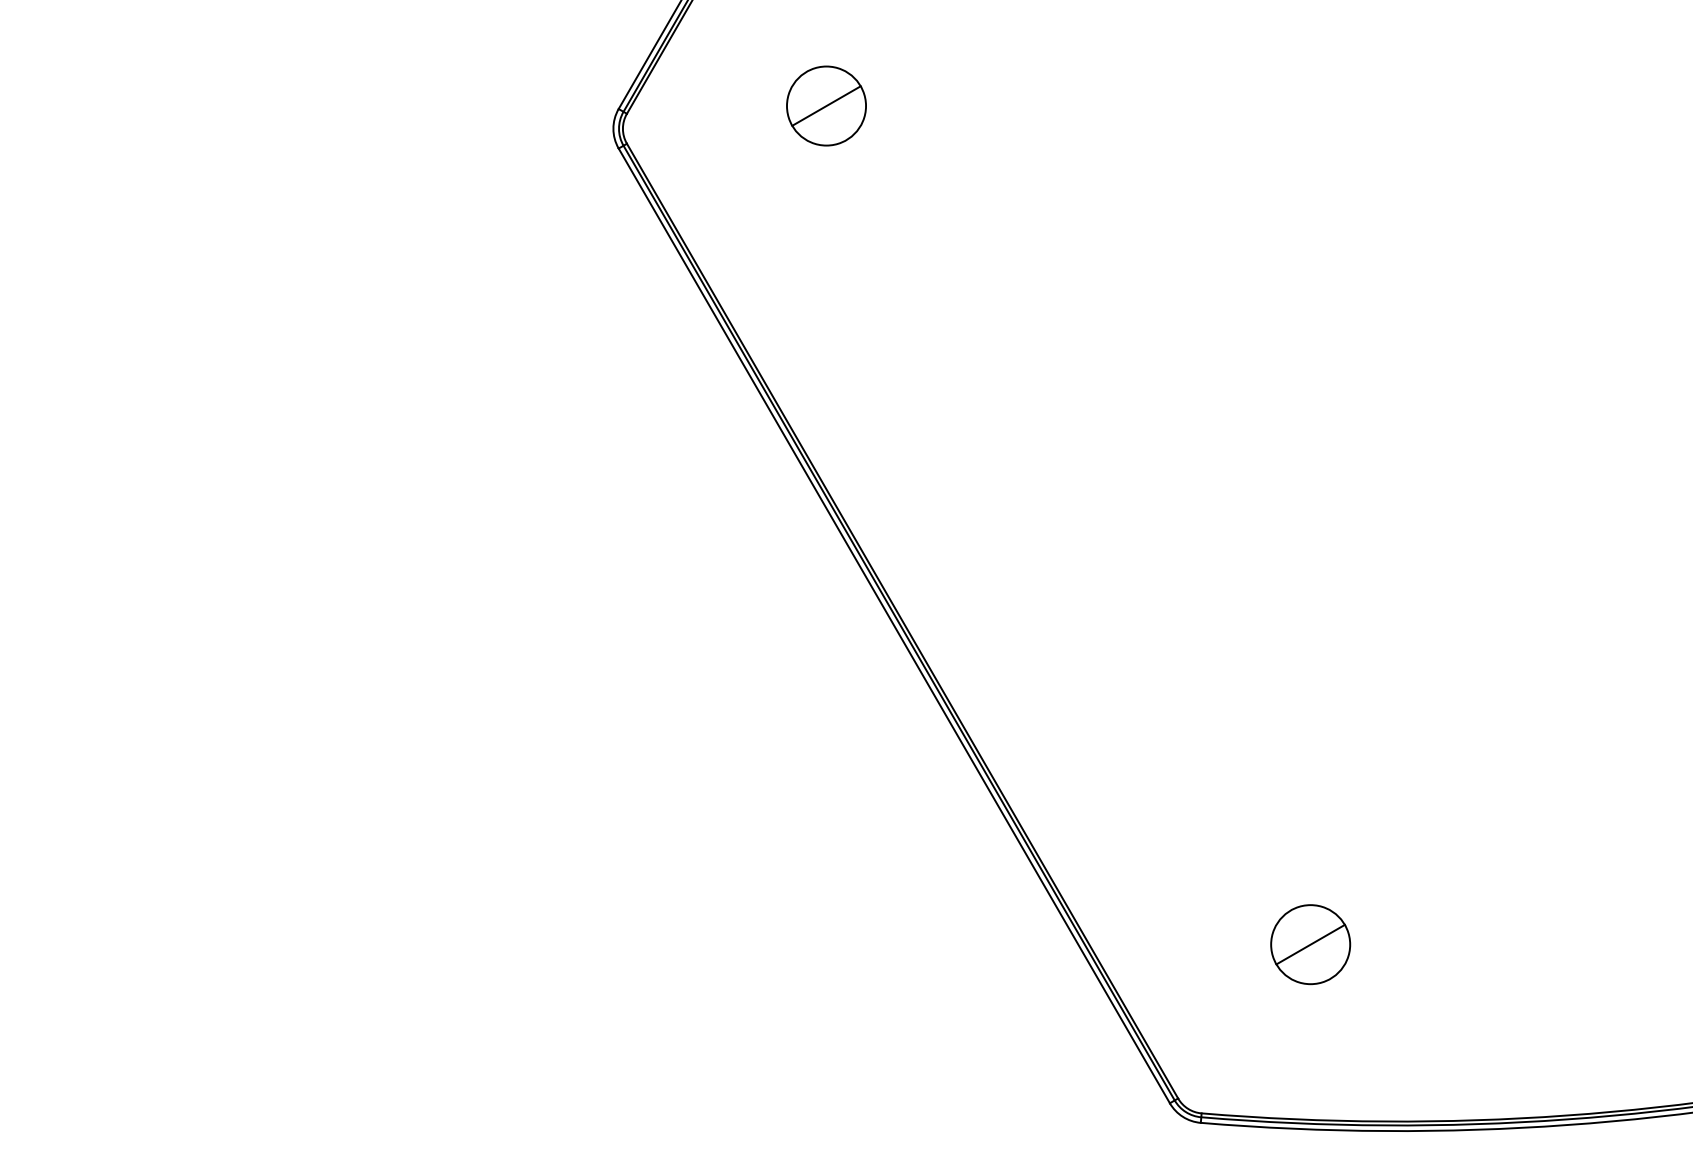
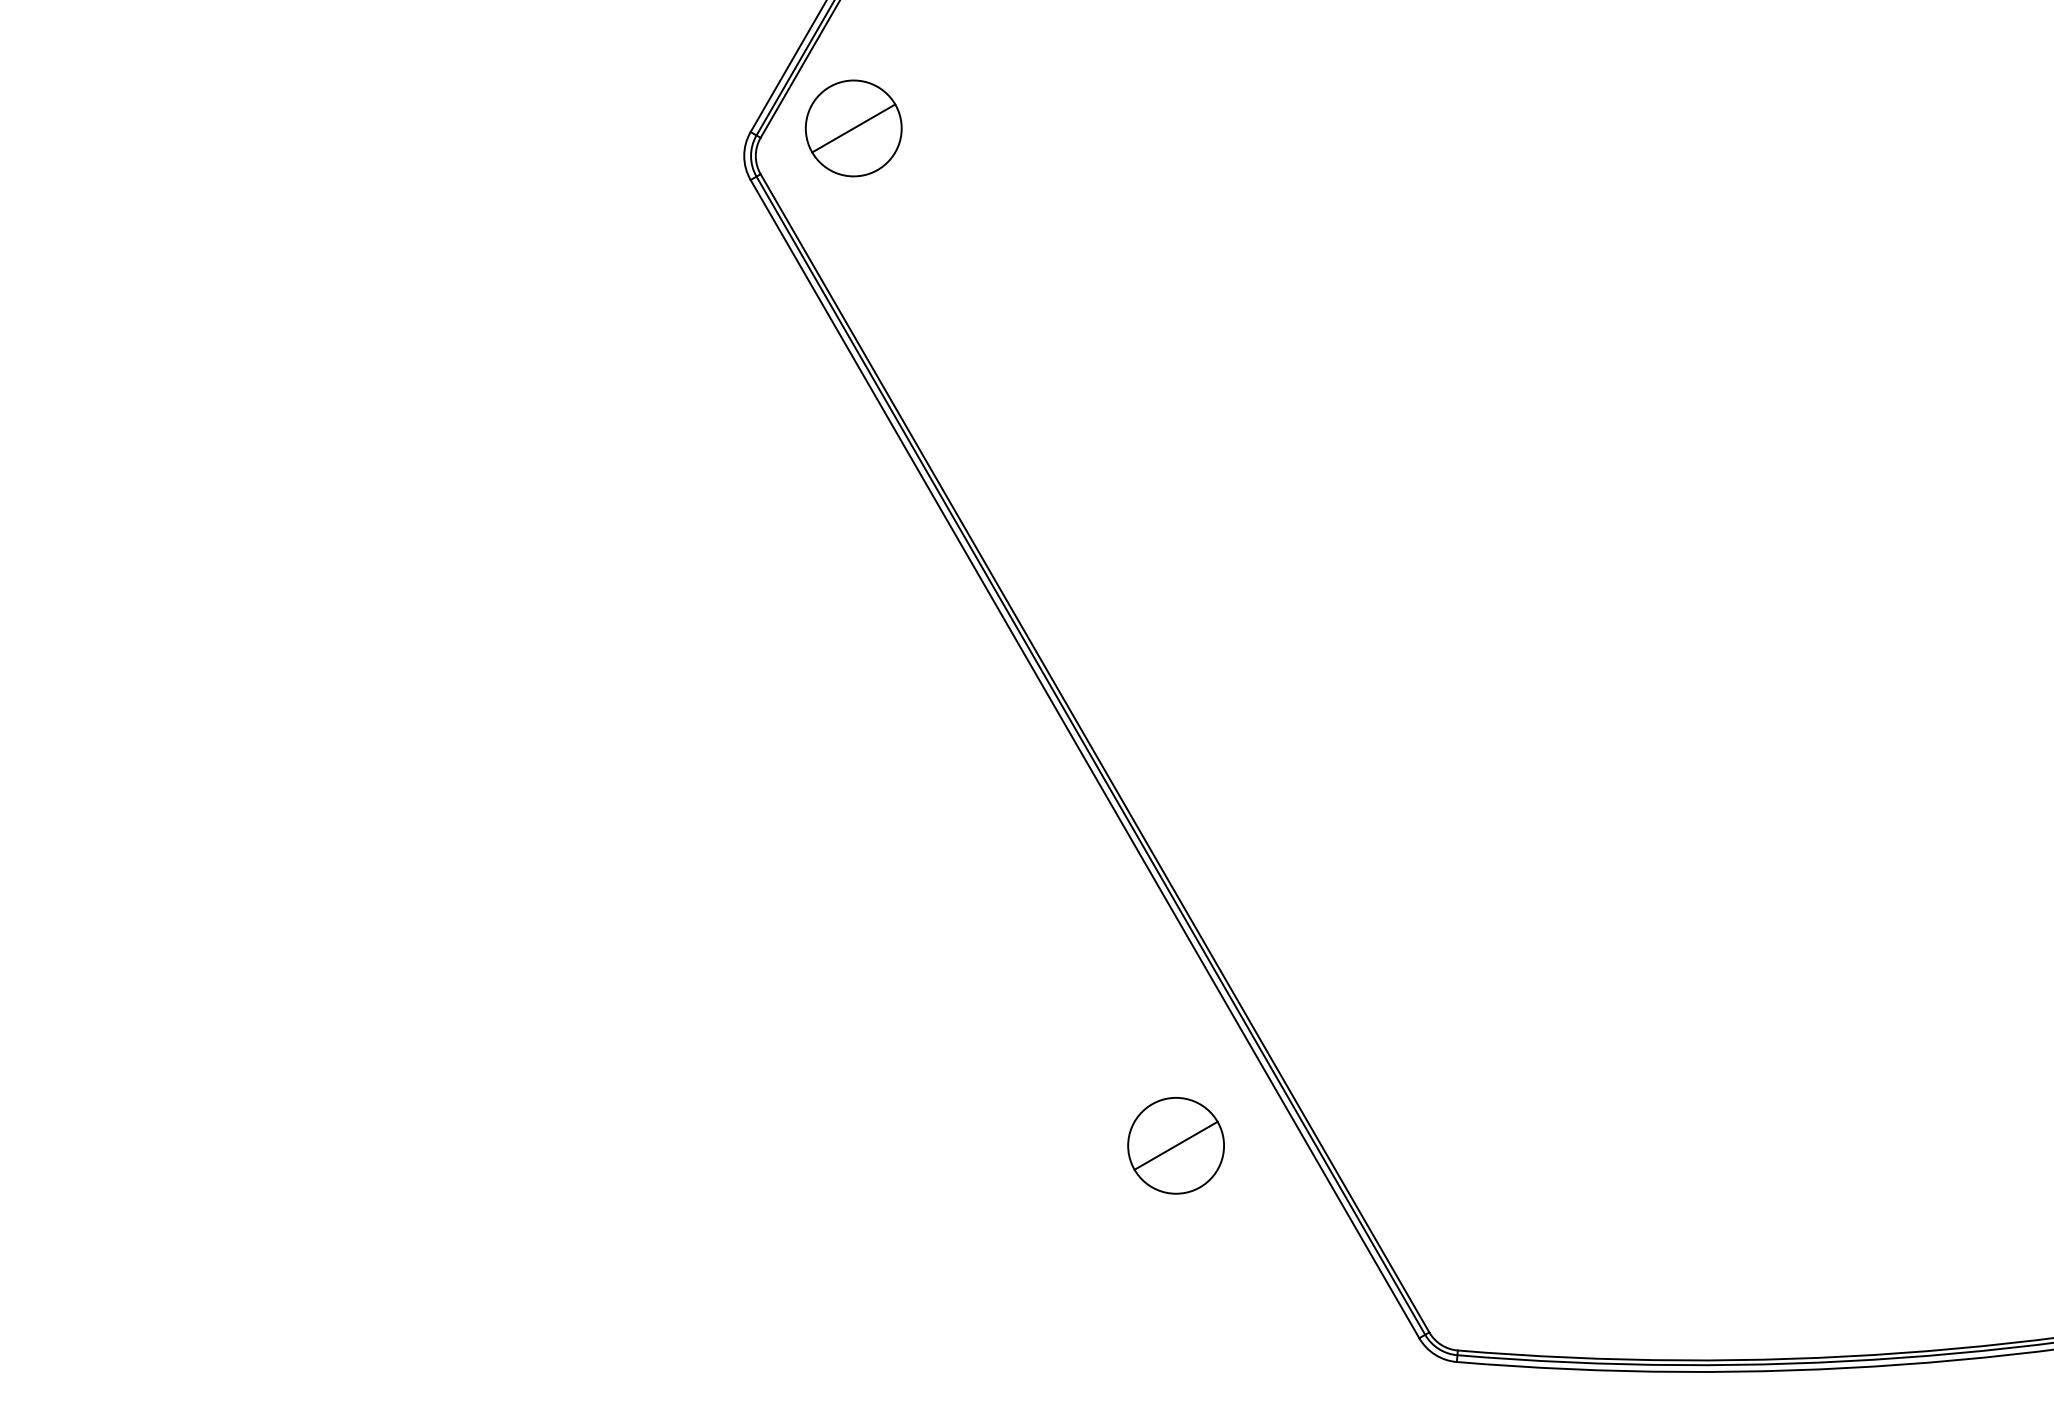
part: (826, 106) -> (853, 128), moved
part: (1310, 944) -> (1175, 1145), moved

